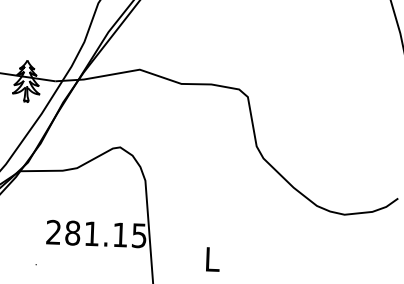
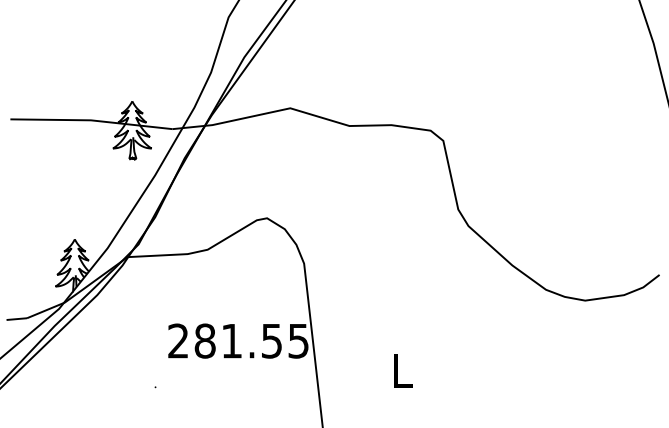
text: (120, 235) -> (271, 341), 281.15 -> 281.55

